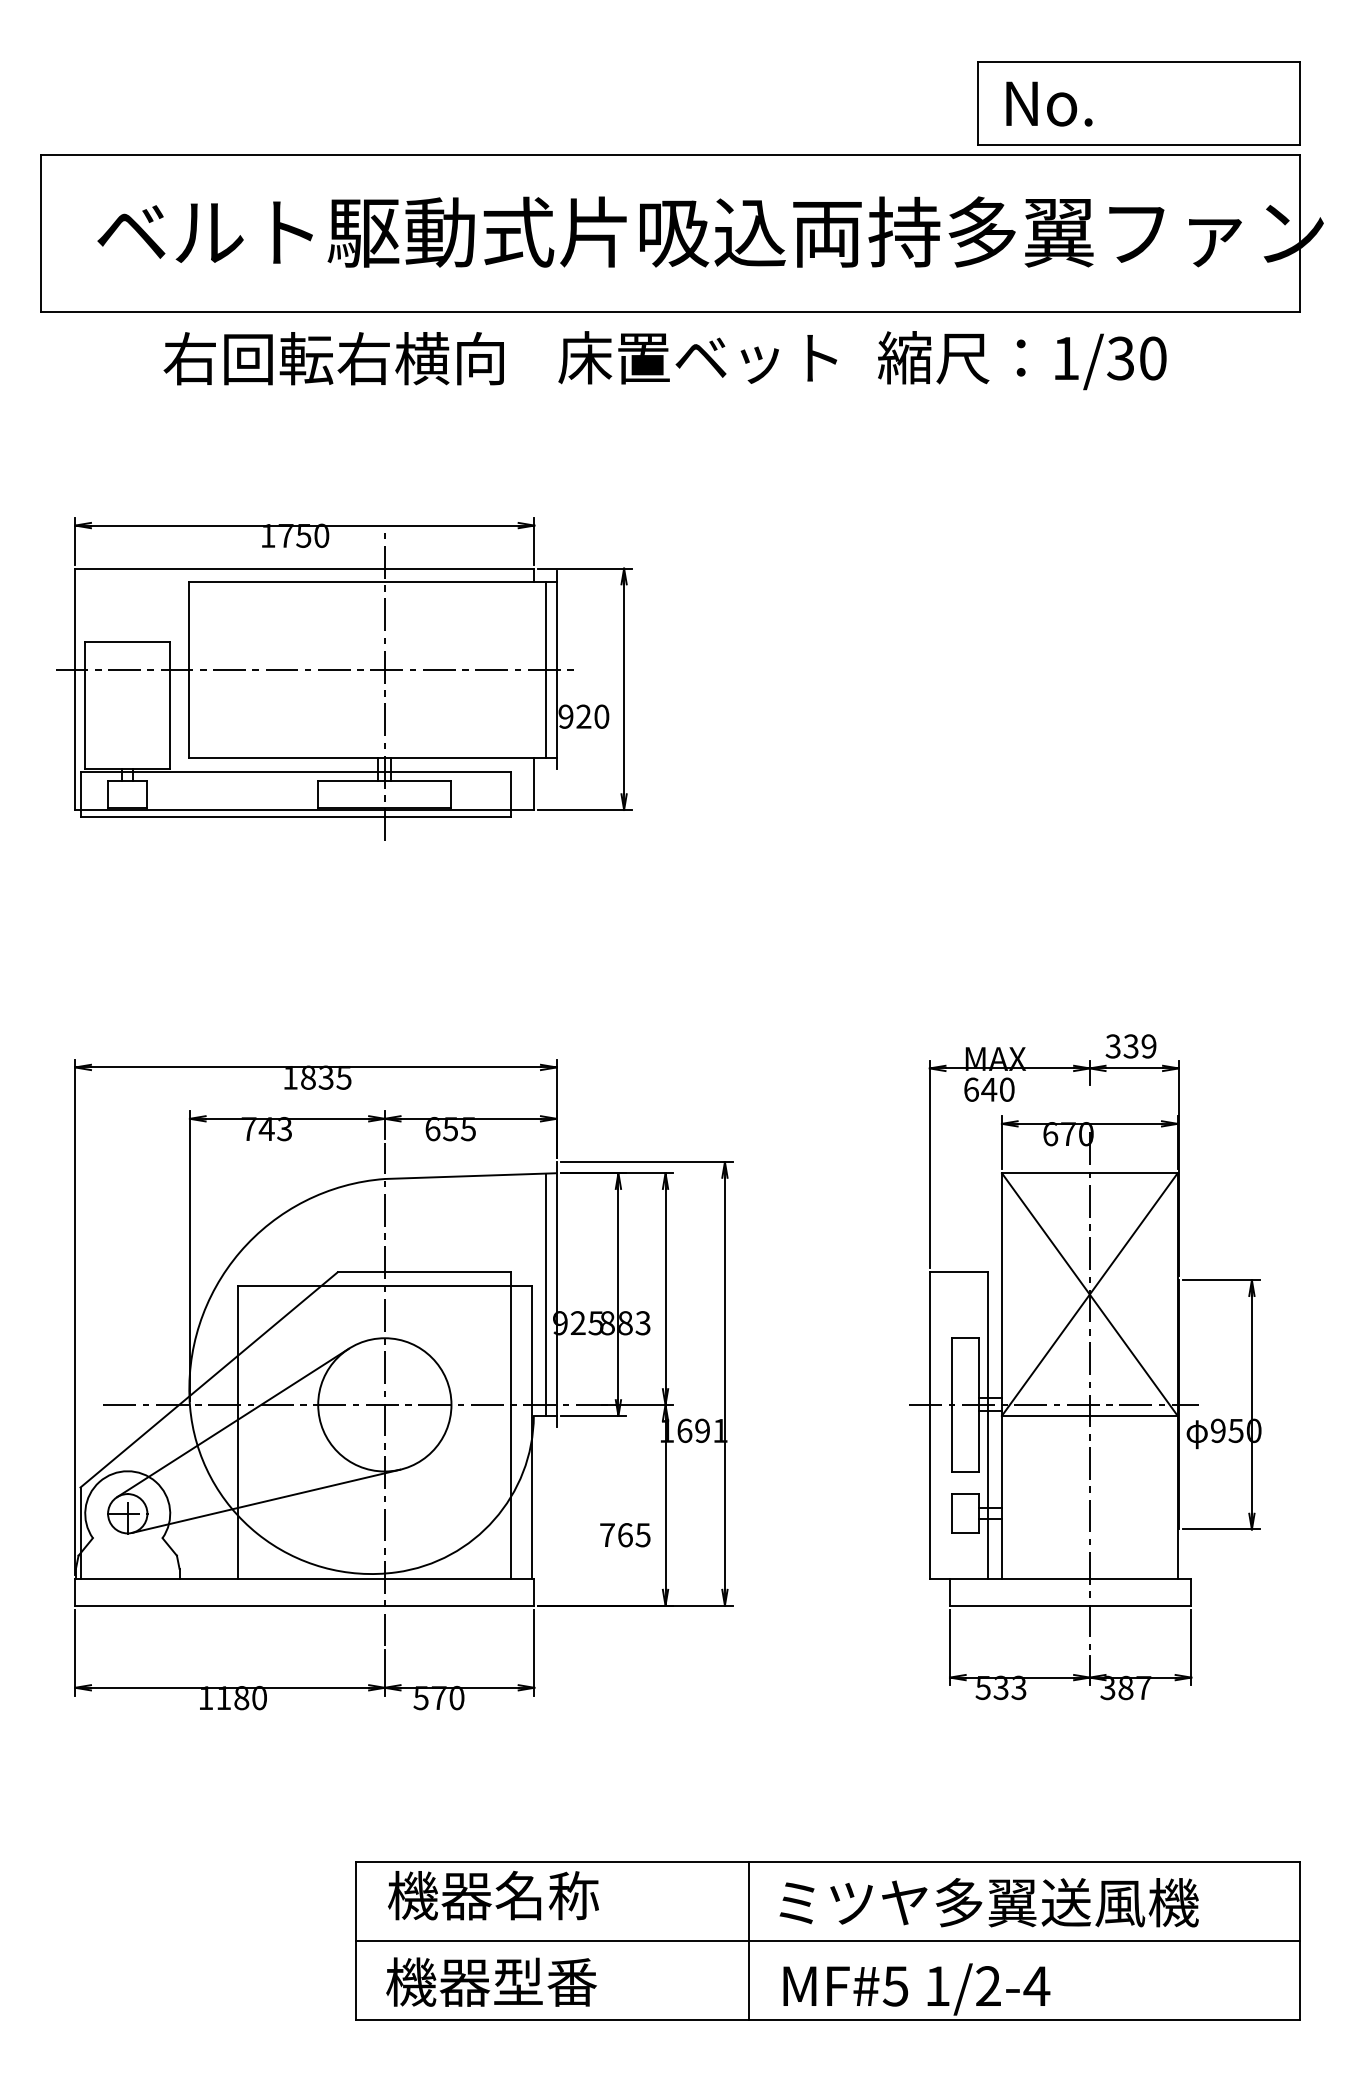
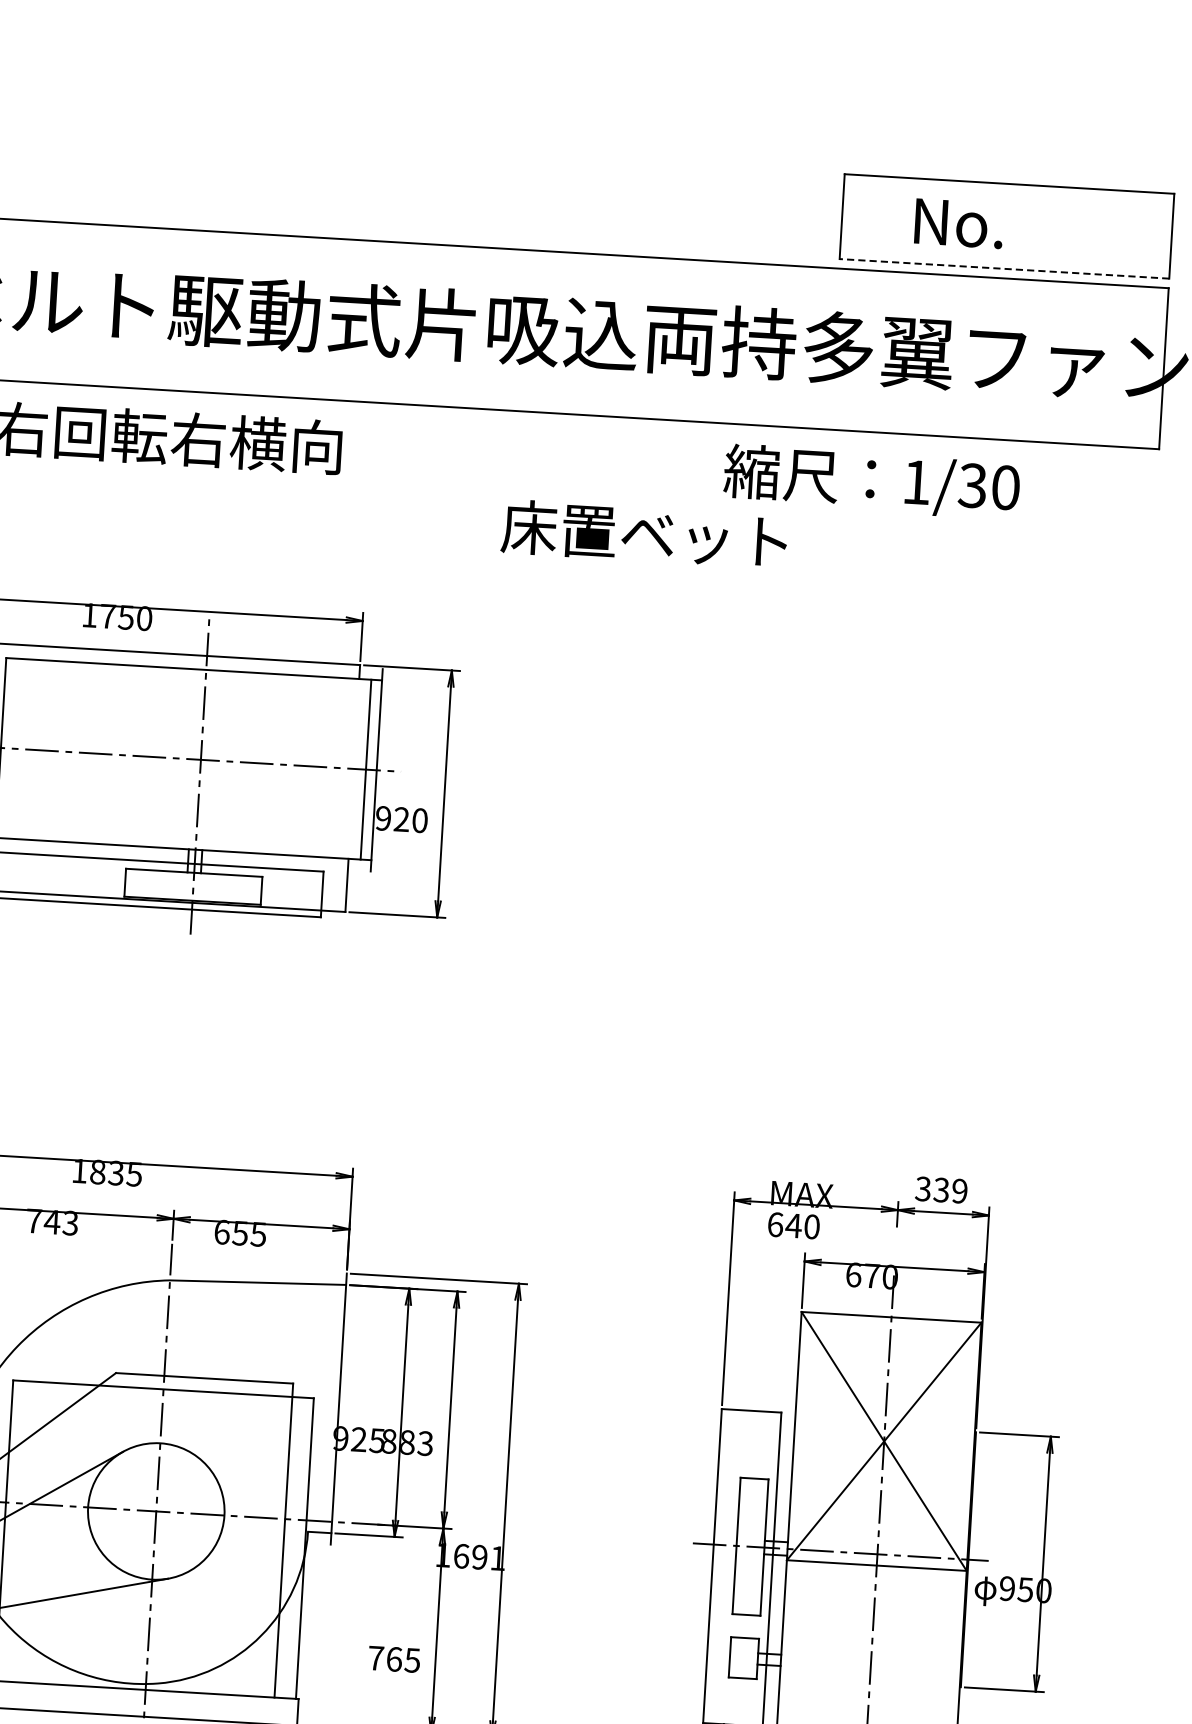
text: (1049, 103) -> (959, 223), moved
line: (1138, 145) -> (1003, 268), solid -> dashed
text: (697, 357) -> (644, 533), moved
line: (546, 1294) -> (328, 1408), removed

